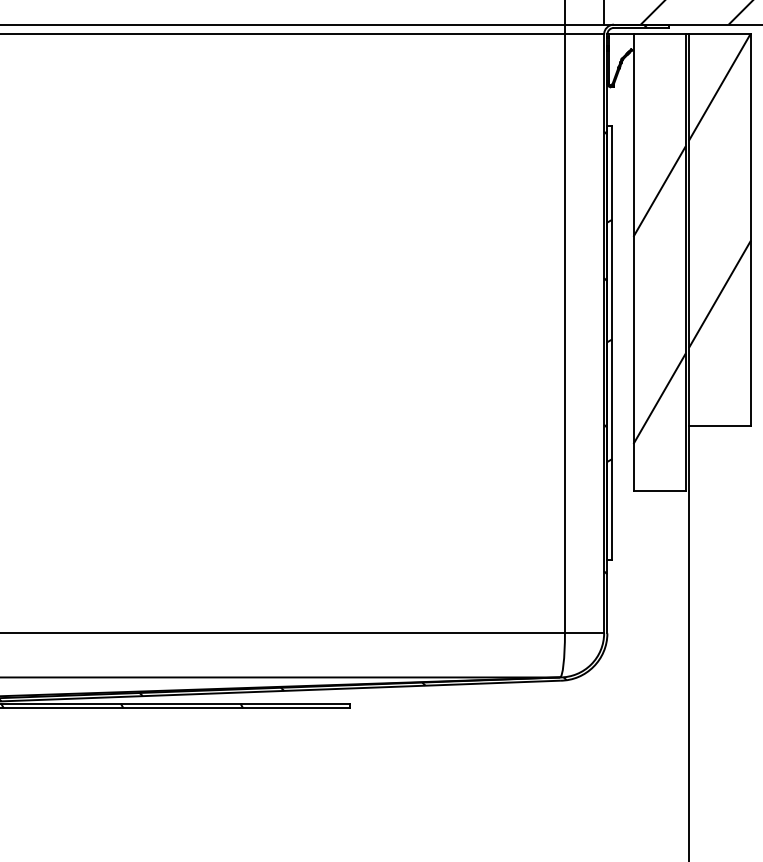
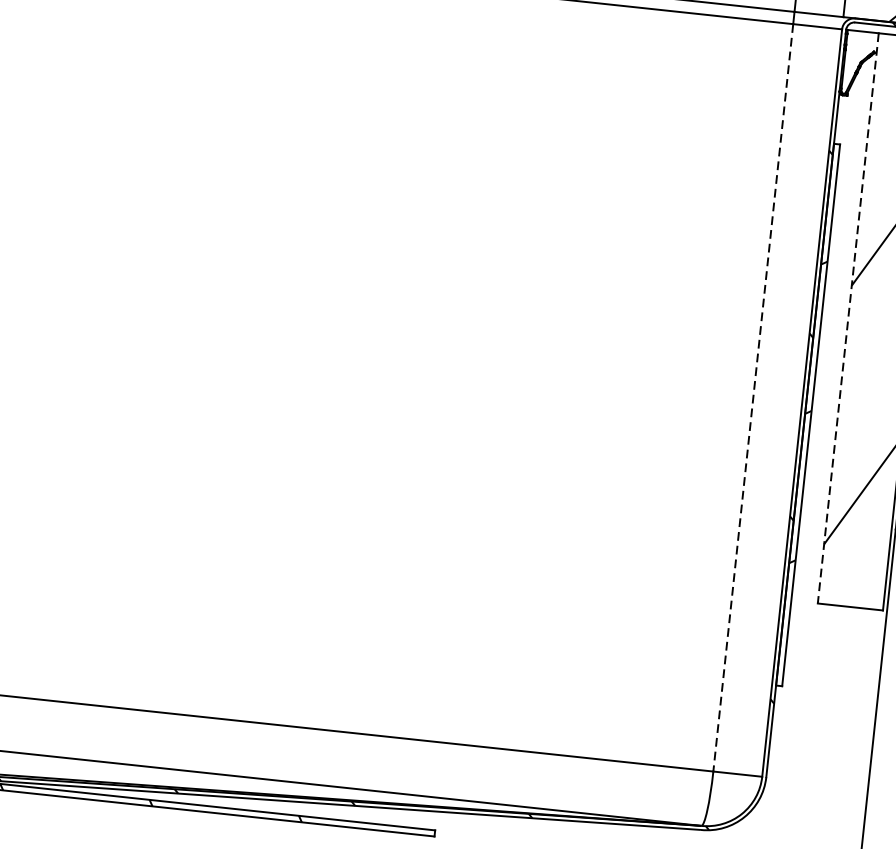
line: (633, 263) -> (848, 319), solid -> dashed
line: (564, 334) -> (752, 398), solid -> dashed

